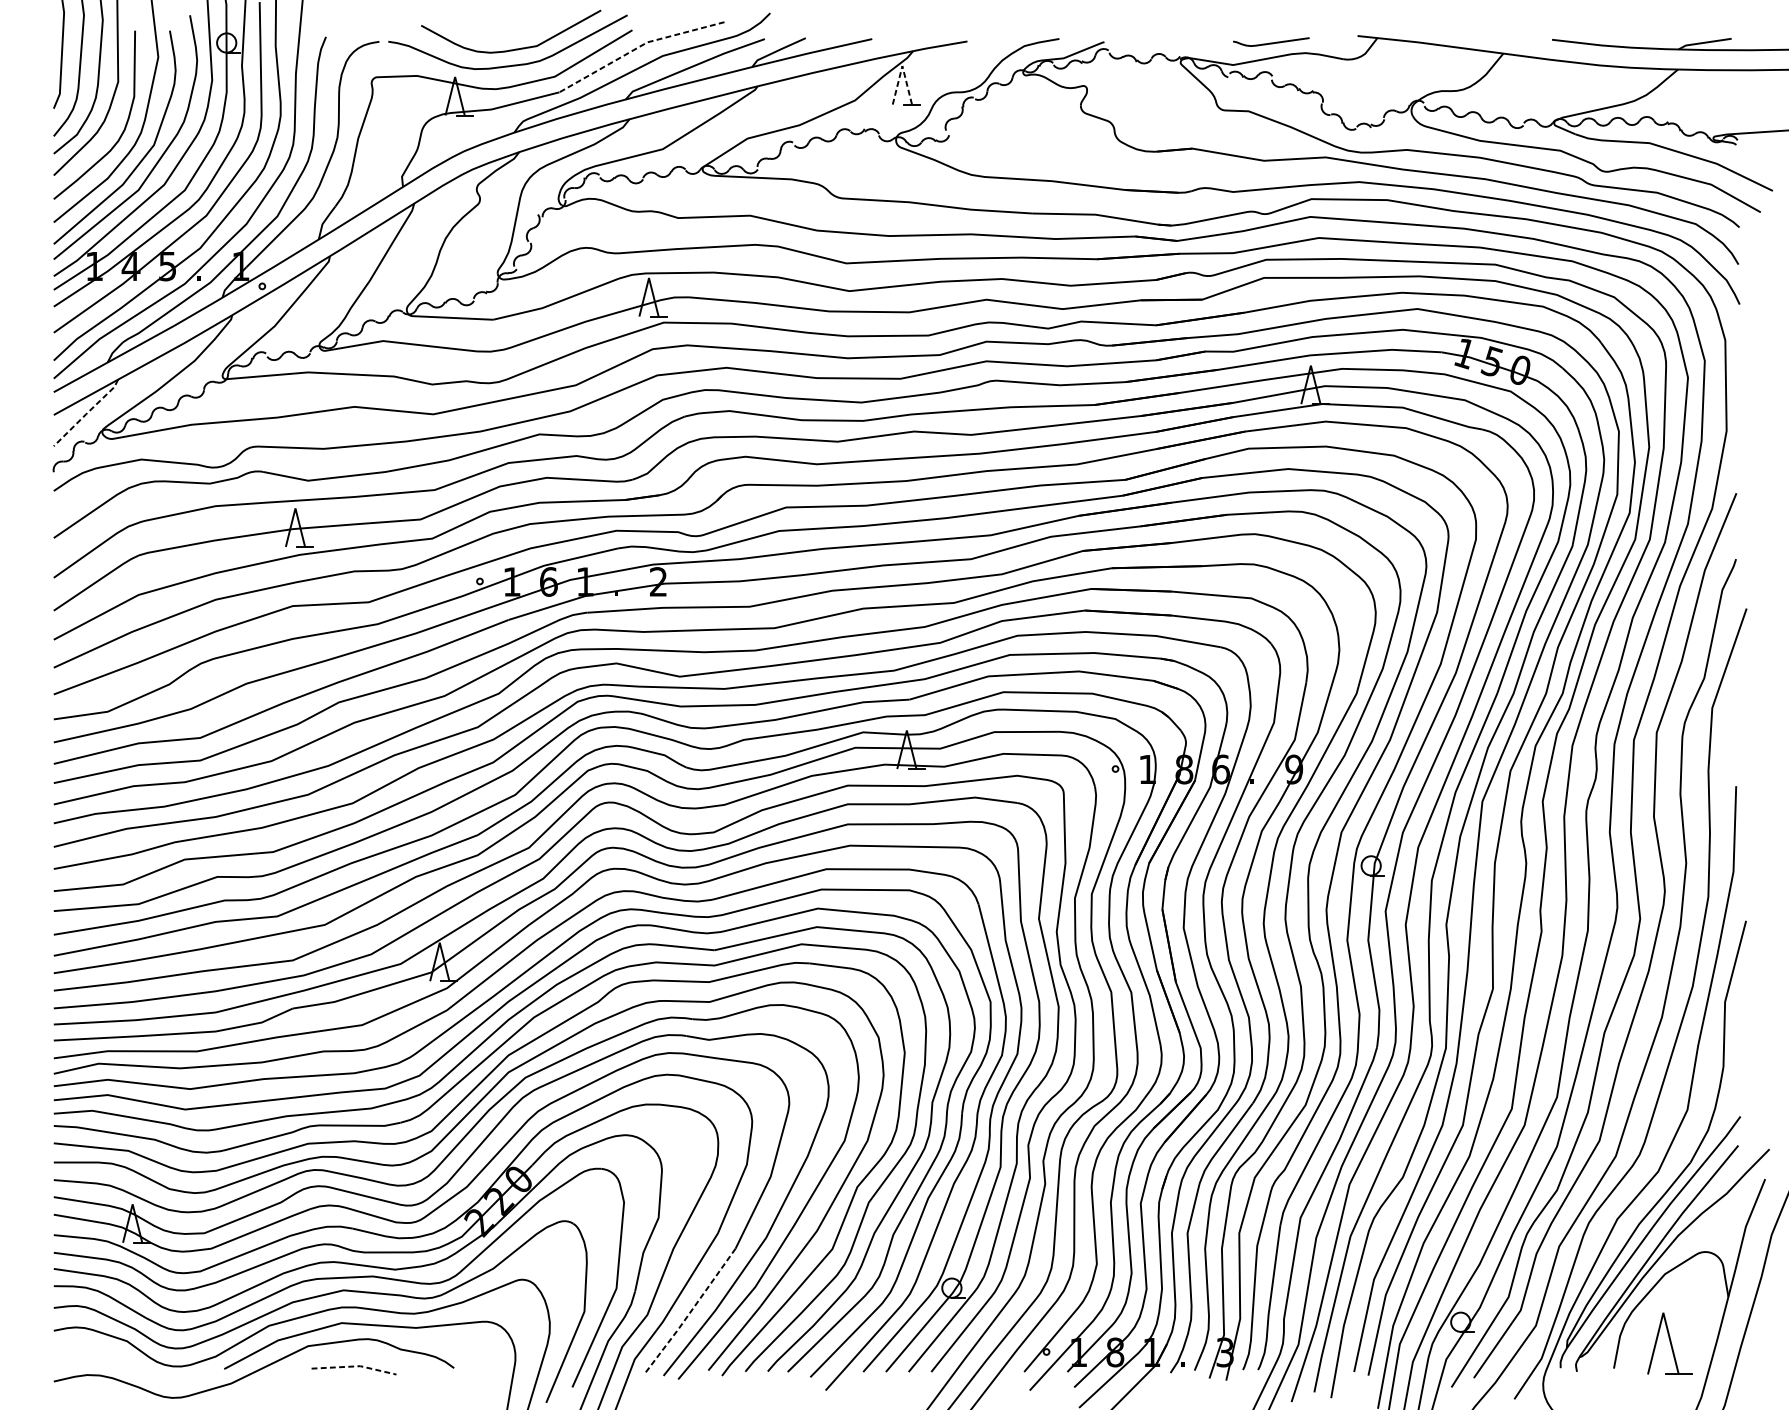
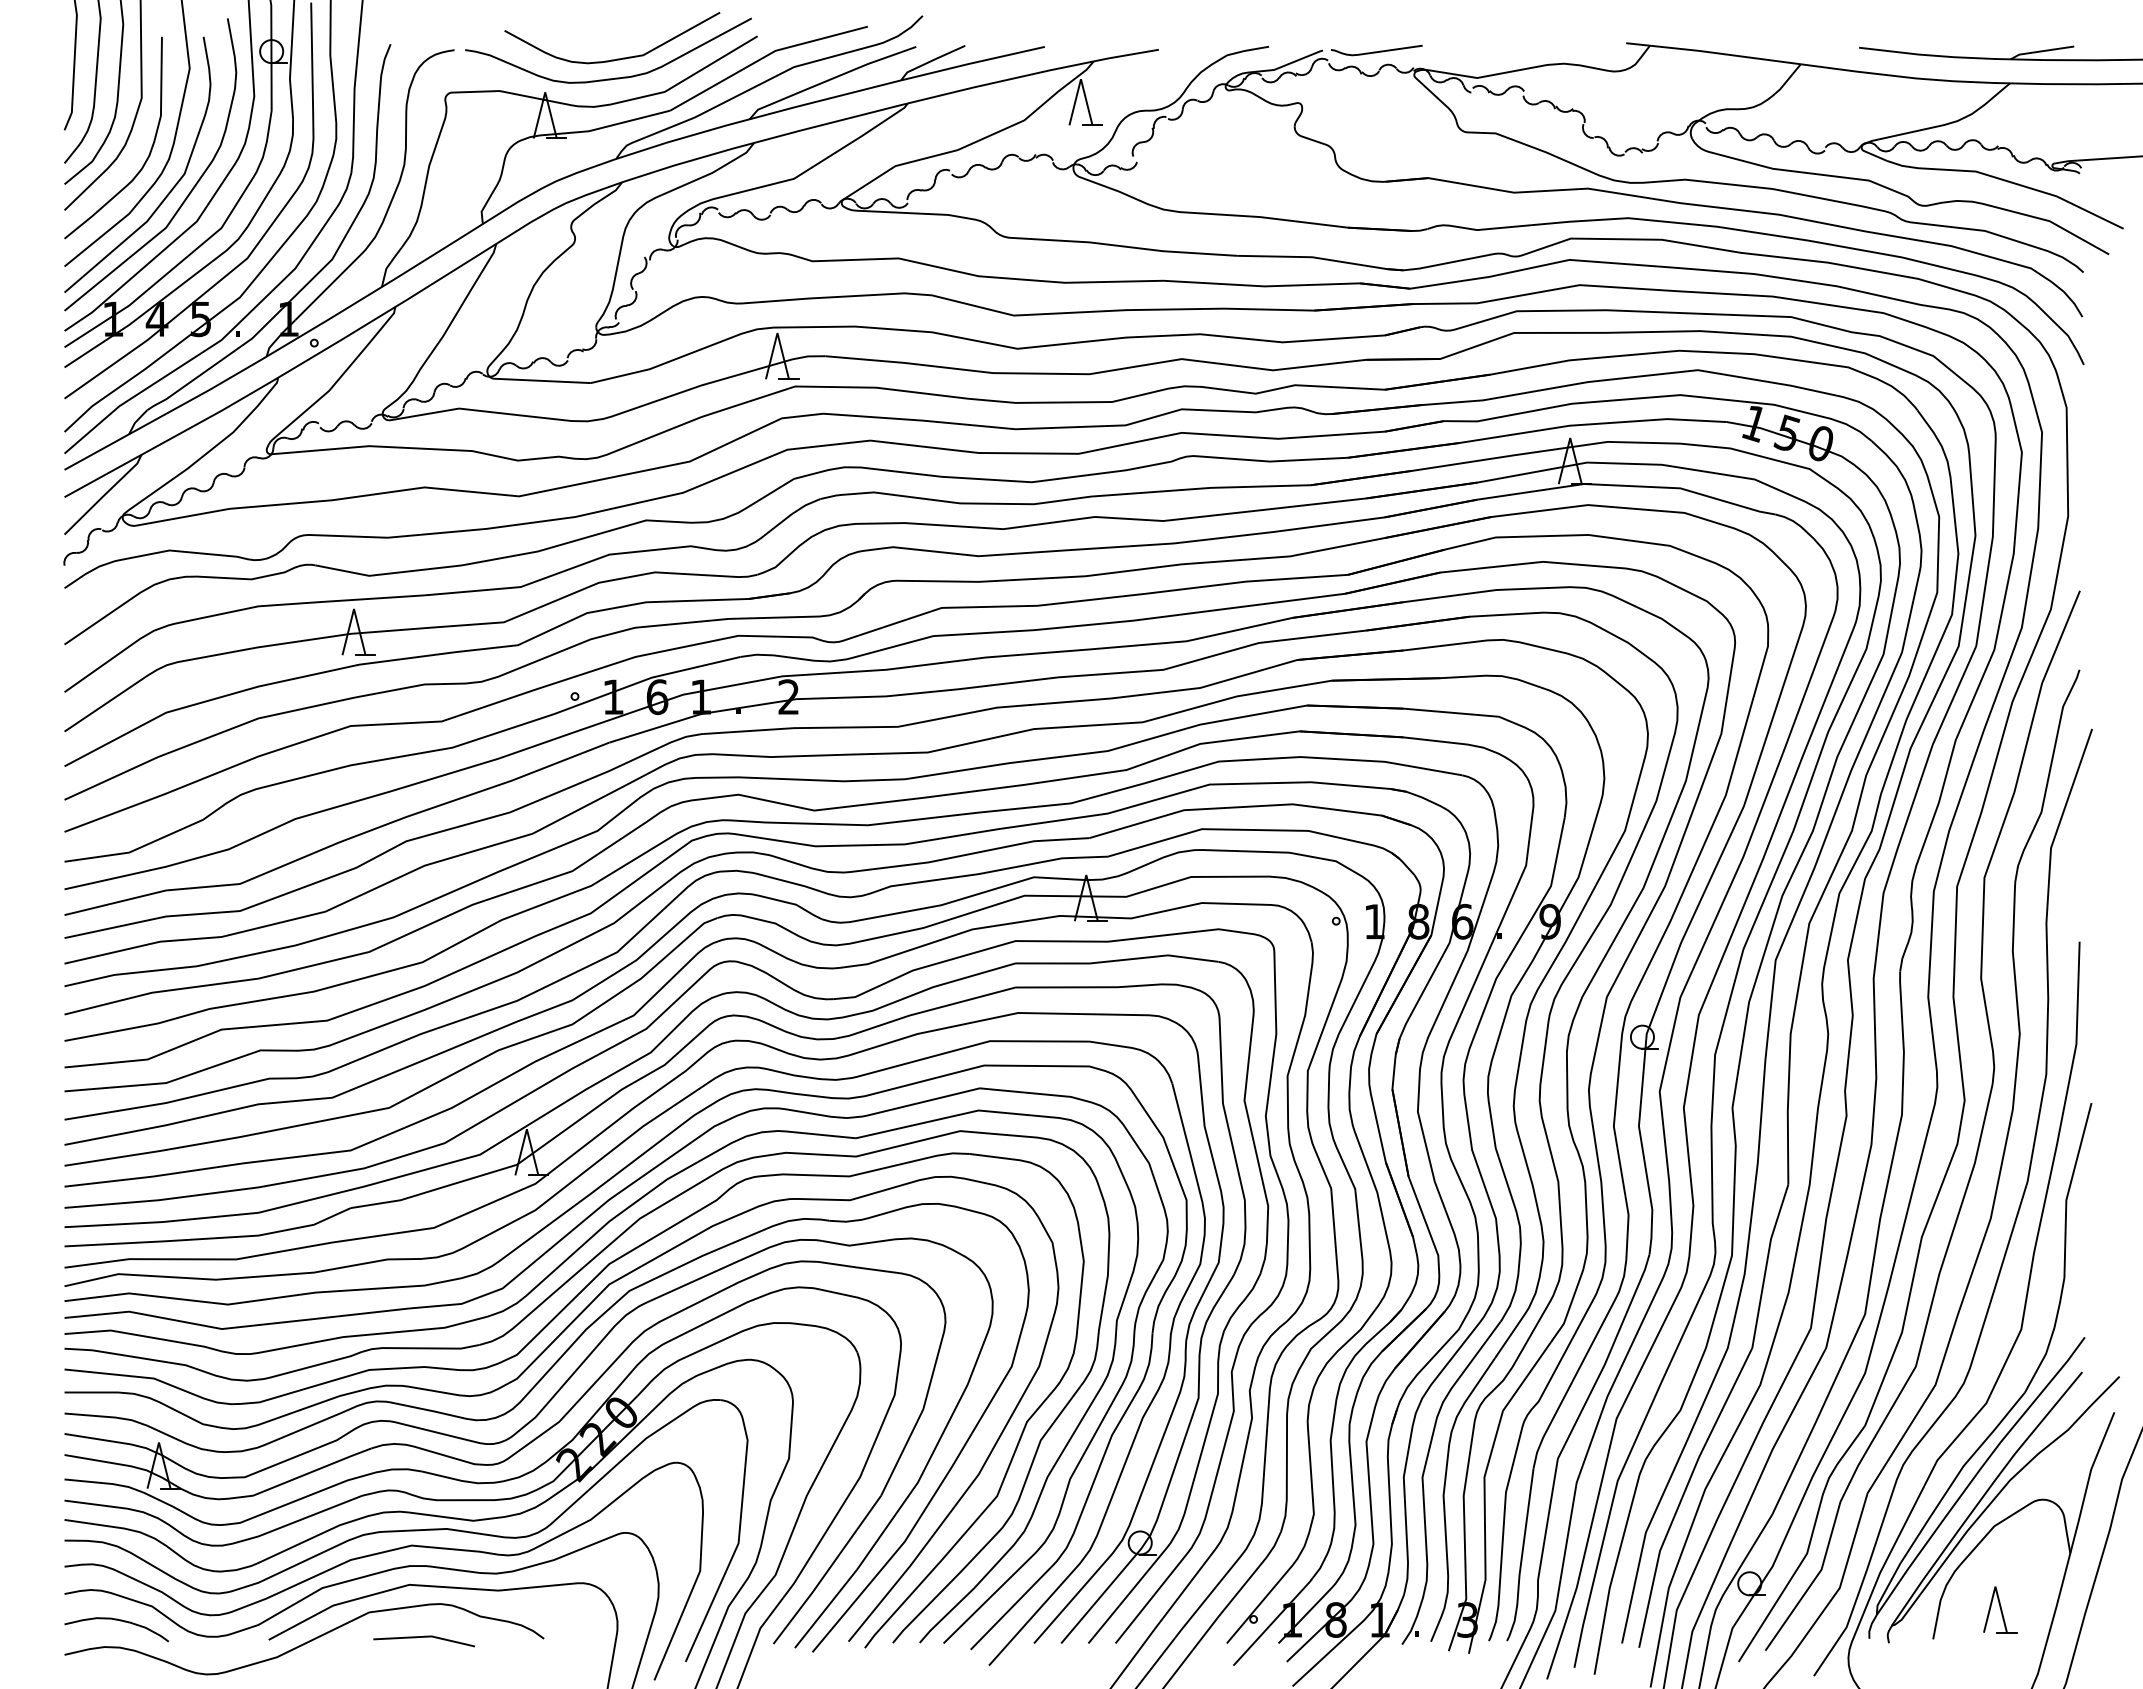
curve: (1271, 42) -> (1376, 51), moved
line: (638, 47) -> (764, 57), dashed -> solid
line: (902, 66) -> (1080, 79), dashed -> solid
line: (86, 413) -> (103, 495), dashed -> solid
line: (690, 1311) -> (827, 1571), dashed -> solid
part: (1670, 1343) -> (2000, 1609), size x0.62
curve: (100, 1353) -> (120, 1621), added
line: (355, 1366) -> (425, 1636), dashed -> solid

